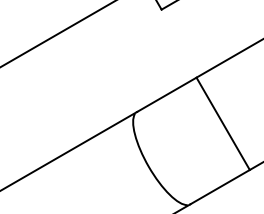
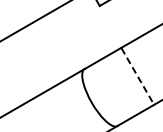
line: (222, 124) -> (137, 76), solid -> dashed

